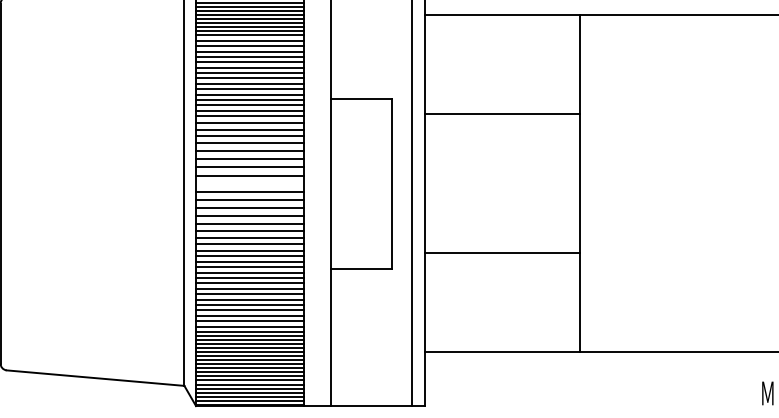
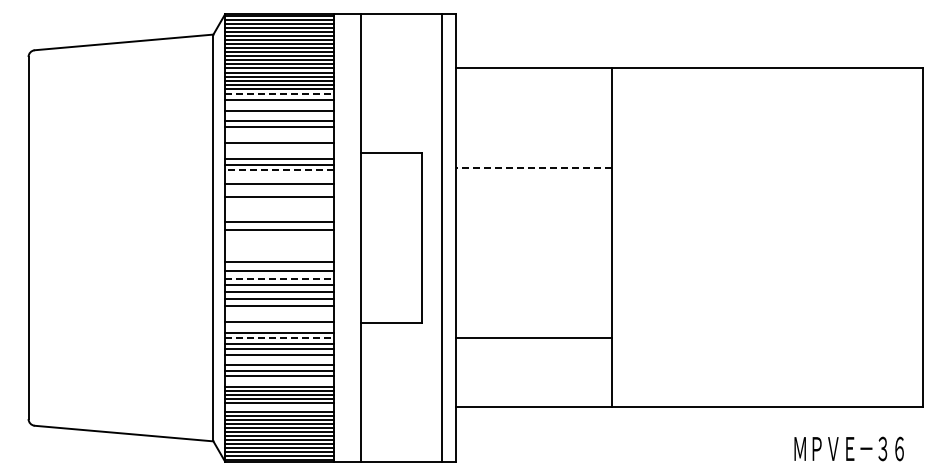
line: (250, 40) -> (279, 94), solid -> dashed
line: (250, 51) -> (279, 105), removed
line: (250, 61) -> (279, 115), removed
line: (250, 78) -> (279, 132), removed
line: (250, 83) -> (279, 137), removed
line: (250, 94) -> (279, 148), removed
line: (250, 99) -> (279, 153), removed
line: (502, 113) -> (533, 167), solid -> dashed
line: (249, 116) -> (278, 170), solid -> dashed
line: (250, 122) -> (279, 176), removed
line: (250, 136) -> (279, 190), removed
line: (250, 151) -> (279, 205), removed
line: (250, 159) -> (279, 213), removed
line: (250, 192) -> (279, 246), removed
line: (250, 200) -> (279, 254), removed
line: (250, 223) -> (279, 278), solid -> dashed
line: (502, 253) -> (533, 338), moved
line: (250, 256) -> (279, 311), removed
line: (250, 261) -> (279, 316), removed
line: (250, 272) -> (279, 327), removed
line: (250, 283) -> (279, 338), solid -> dashed
line: (250, 305) -> (279, 360), removed
line: (250, 326) -> (279, 381), removed
line: (250, 352) -> (279, 407), removed

